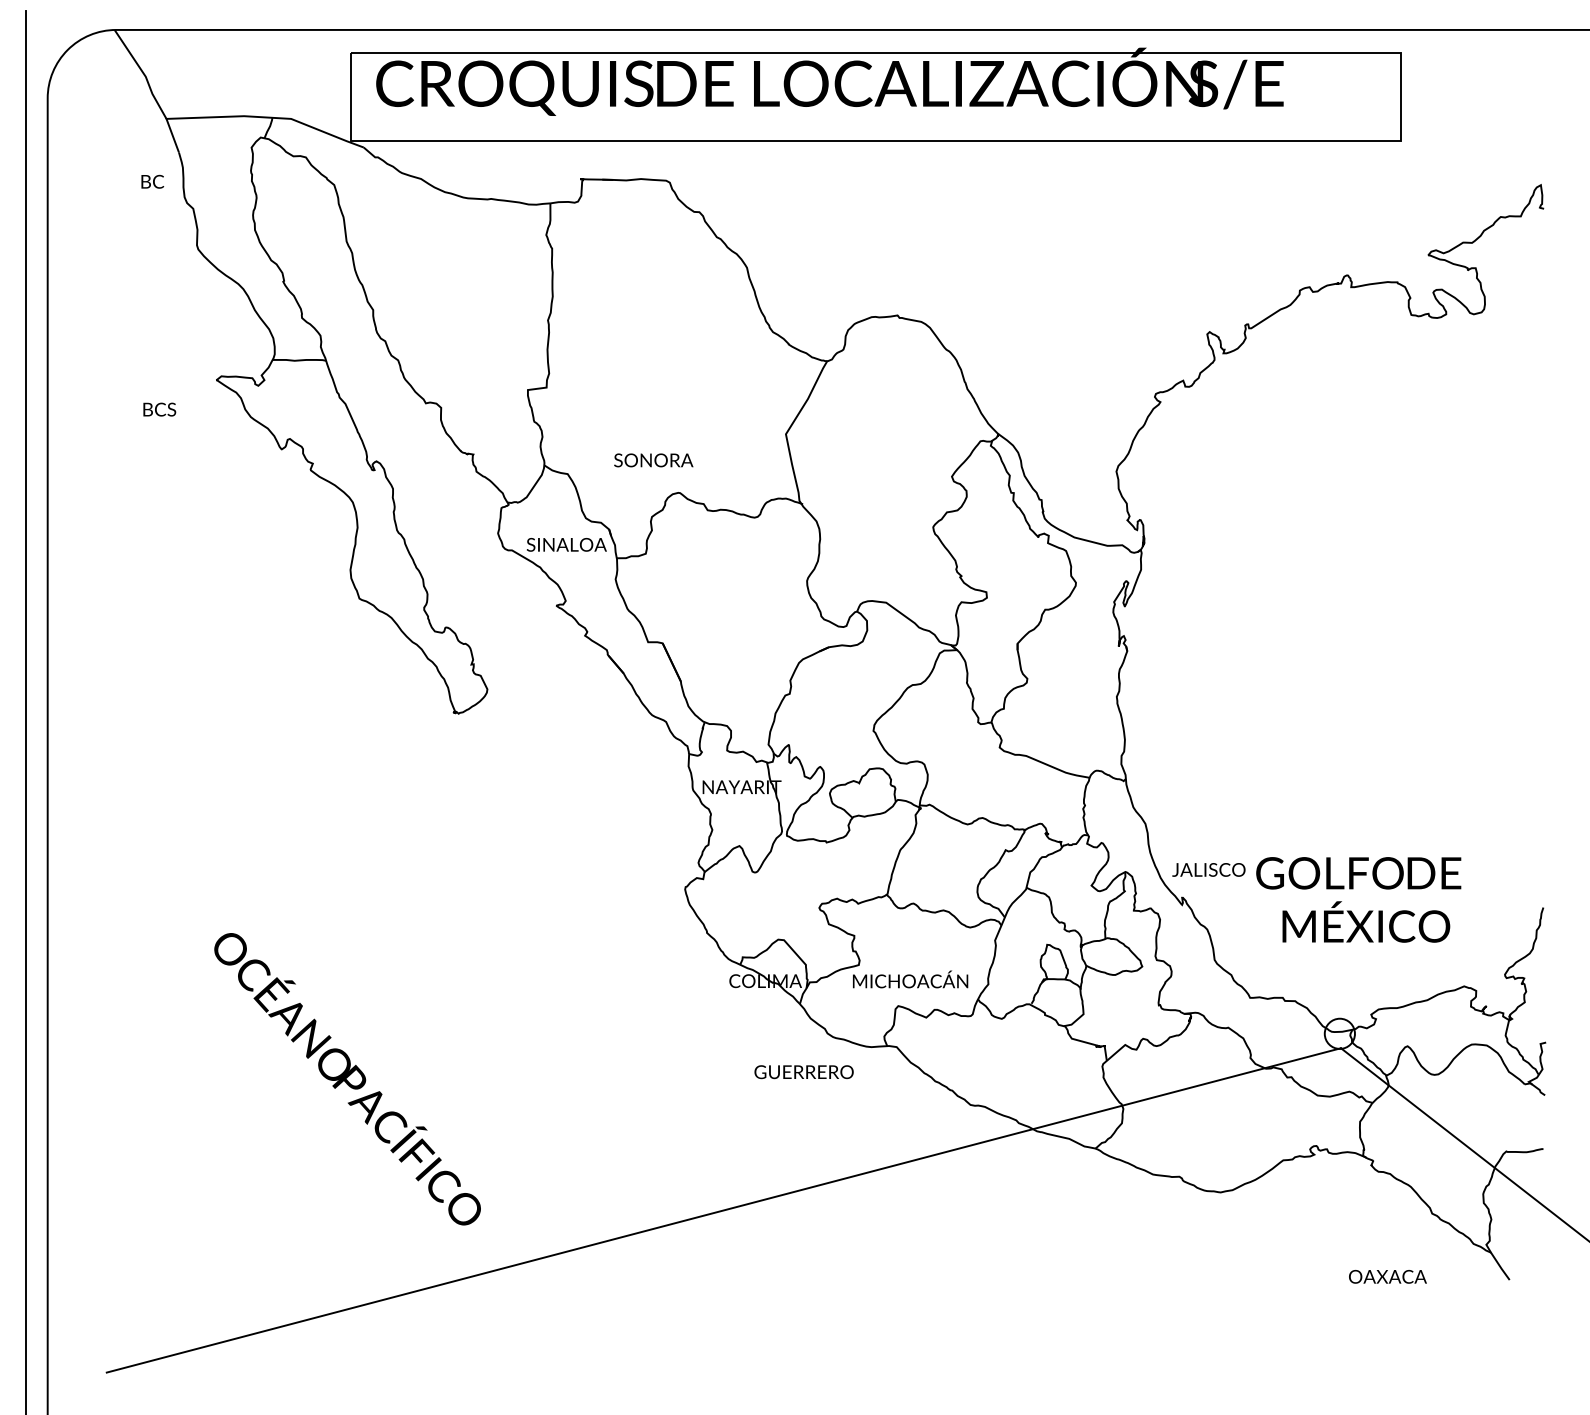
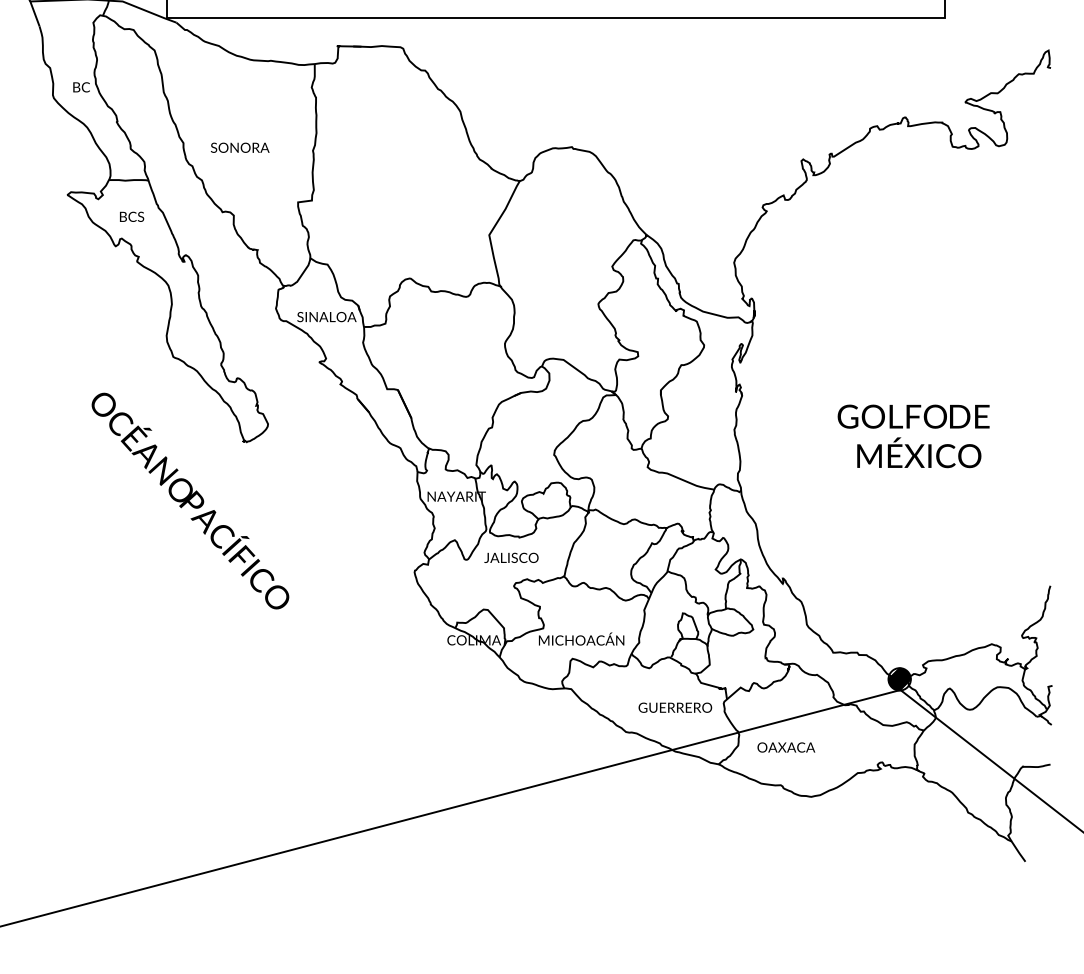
text: (152, 181) -> (81, 87), moved
text: (159, 409) -> (131, 216), moved
text: (653, 460) -> (240, 147), moved
text: (1208, 869) -> (511, 557), moved
text: (1358, 899) -> (913, 436), moved
hatch: (1339, 1033) -> (899, 679), added
text: (803, 1072) -> (674, 708), moved
text: (347, 1079) -> (190, 501), moved
text: (1387, 1276) -> (786, 747), moved

